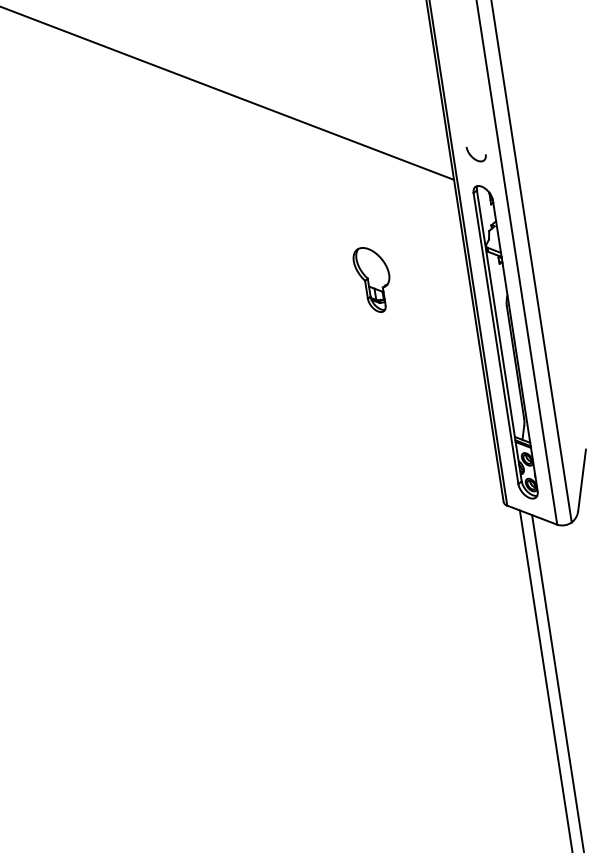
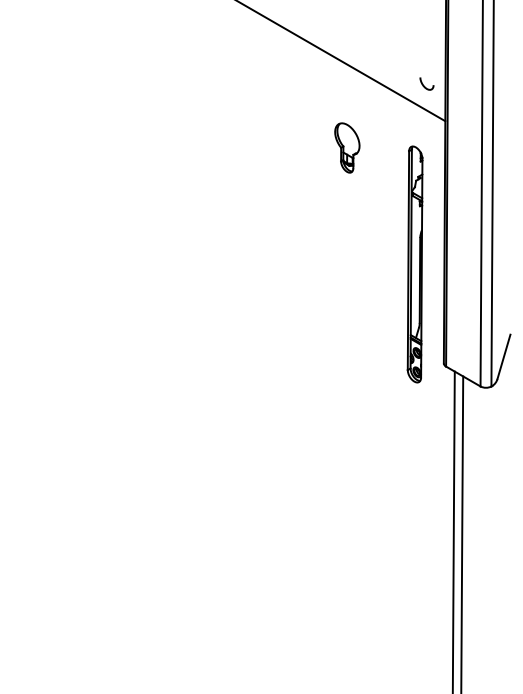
curve: (473, 156) -> (424, 85), moved
part: (373, 279) -> (347, 147), moved
part: (504, 342) -> (414, 264), moved

